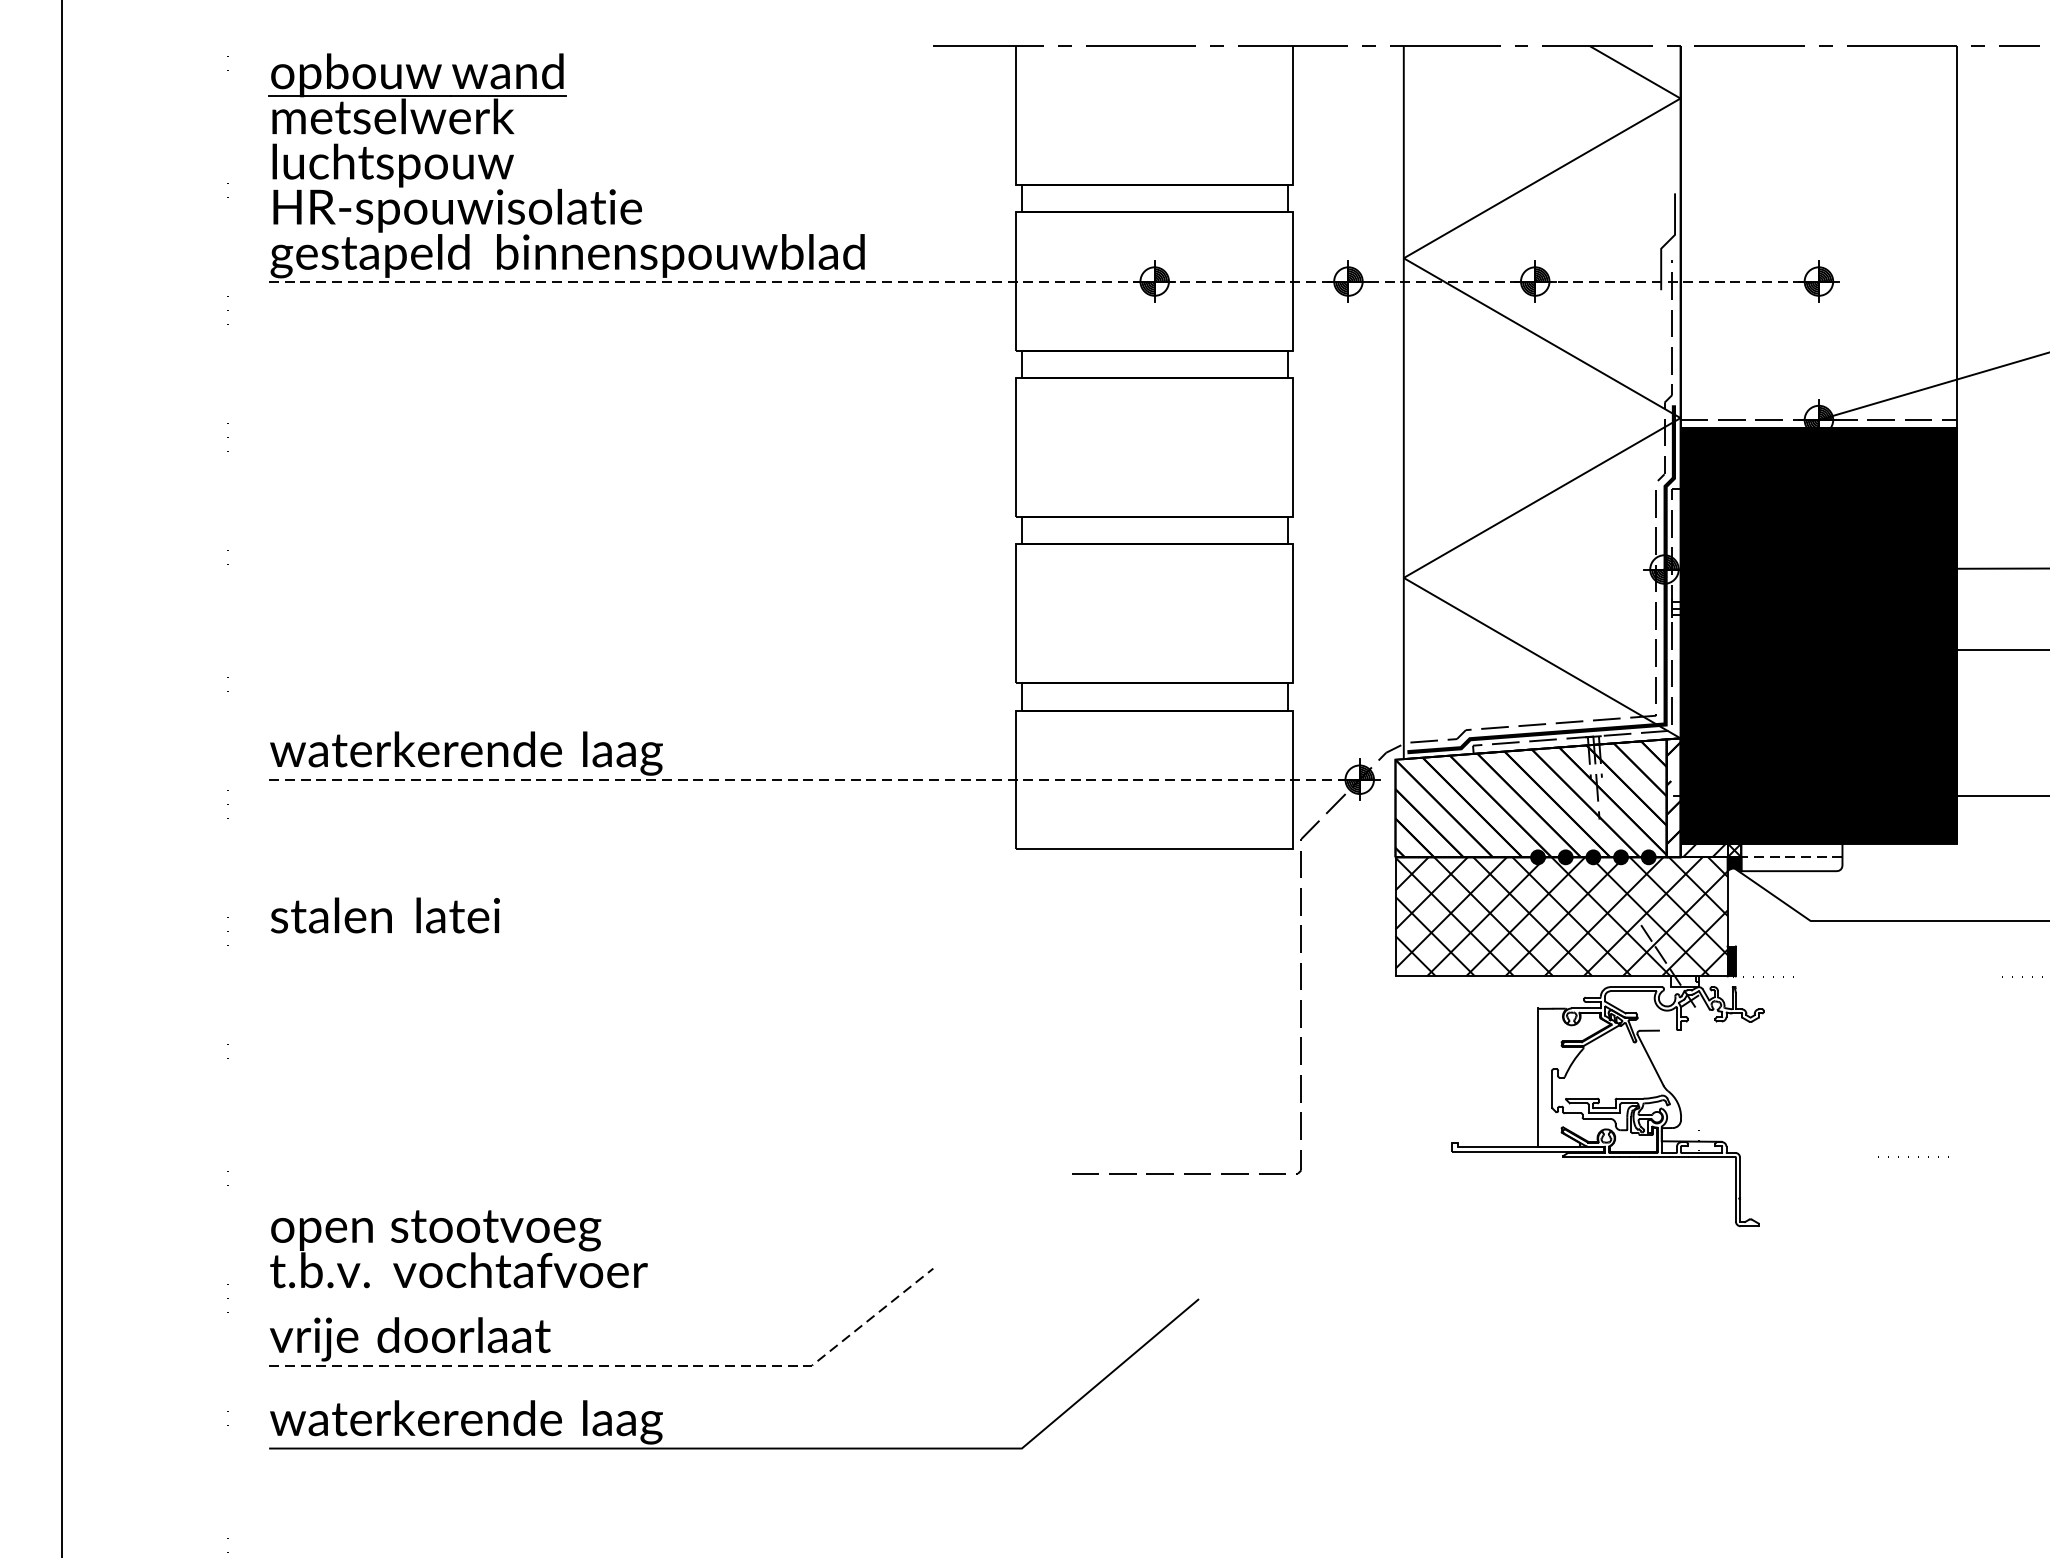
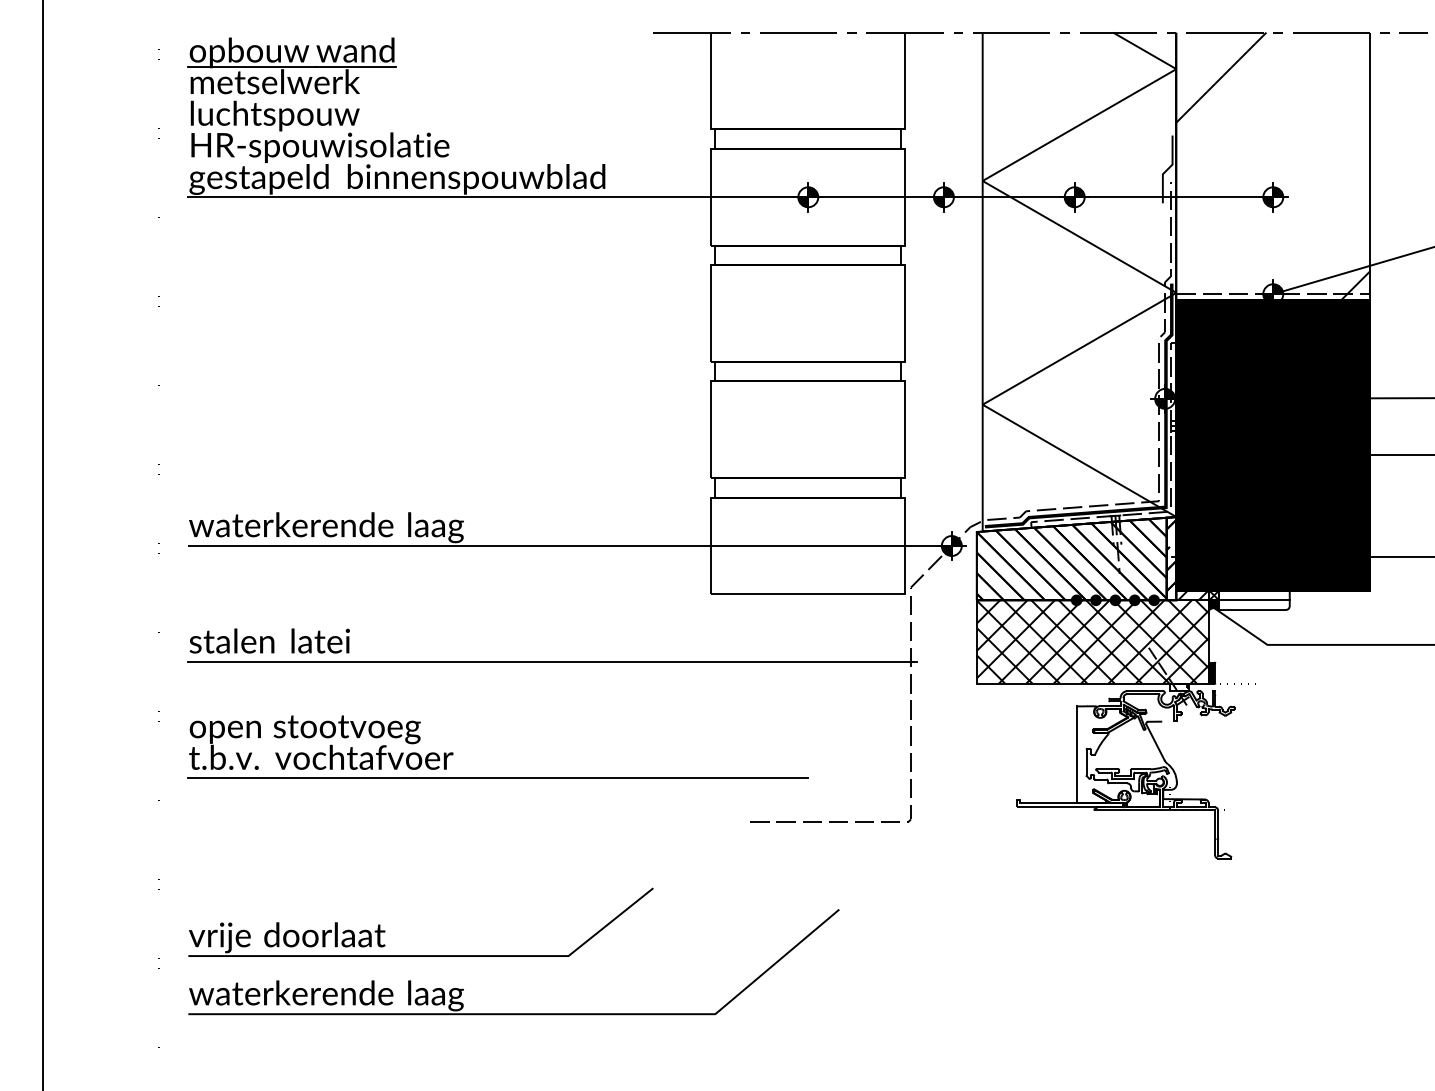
hatch: (1819, 237) -> (1273, 166), added
line: (1043, 281) -> (730, 197), dashed -> solid
line: (816, 780) -> (571, 546), dashed -> solid
line: (1790, 857) -> (1253, 600), dashed -> solid
line: (789, 946) -> (552, 662), added
line: (712, 1111) -> (498, 778), added
text: (459, 1248) -> (321, 742), moved
line: (619, 1366) -> (433, 956), dashed -> solid

